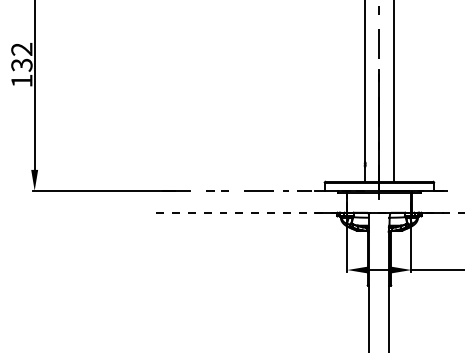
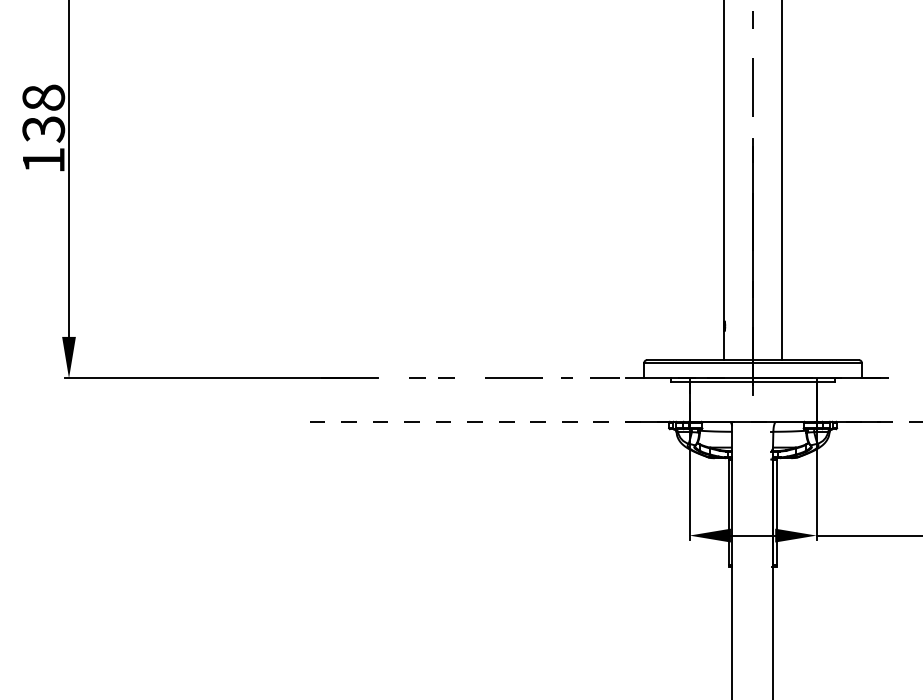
text: (21, 48) -> (42, 96), 132 -> 138

